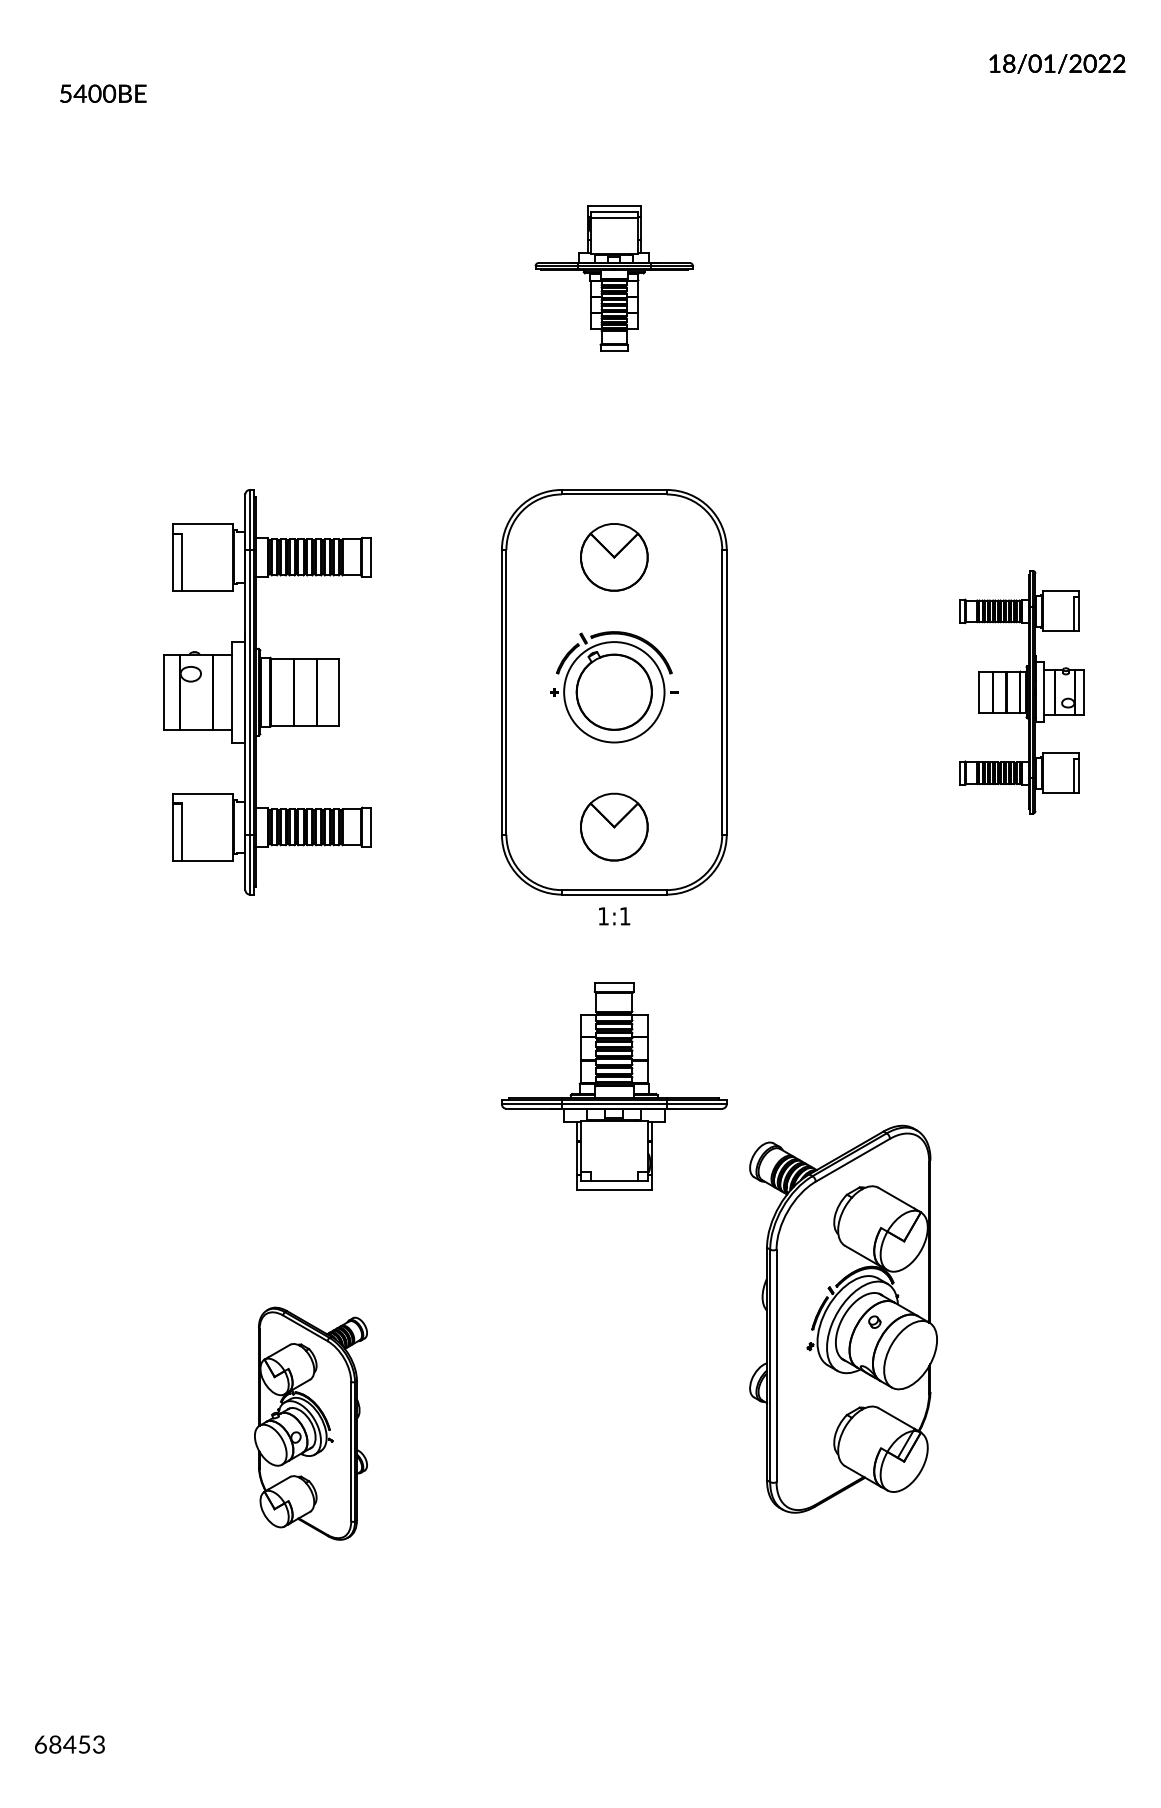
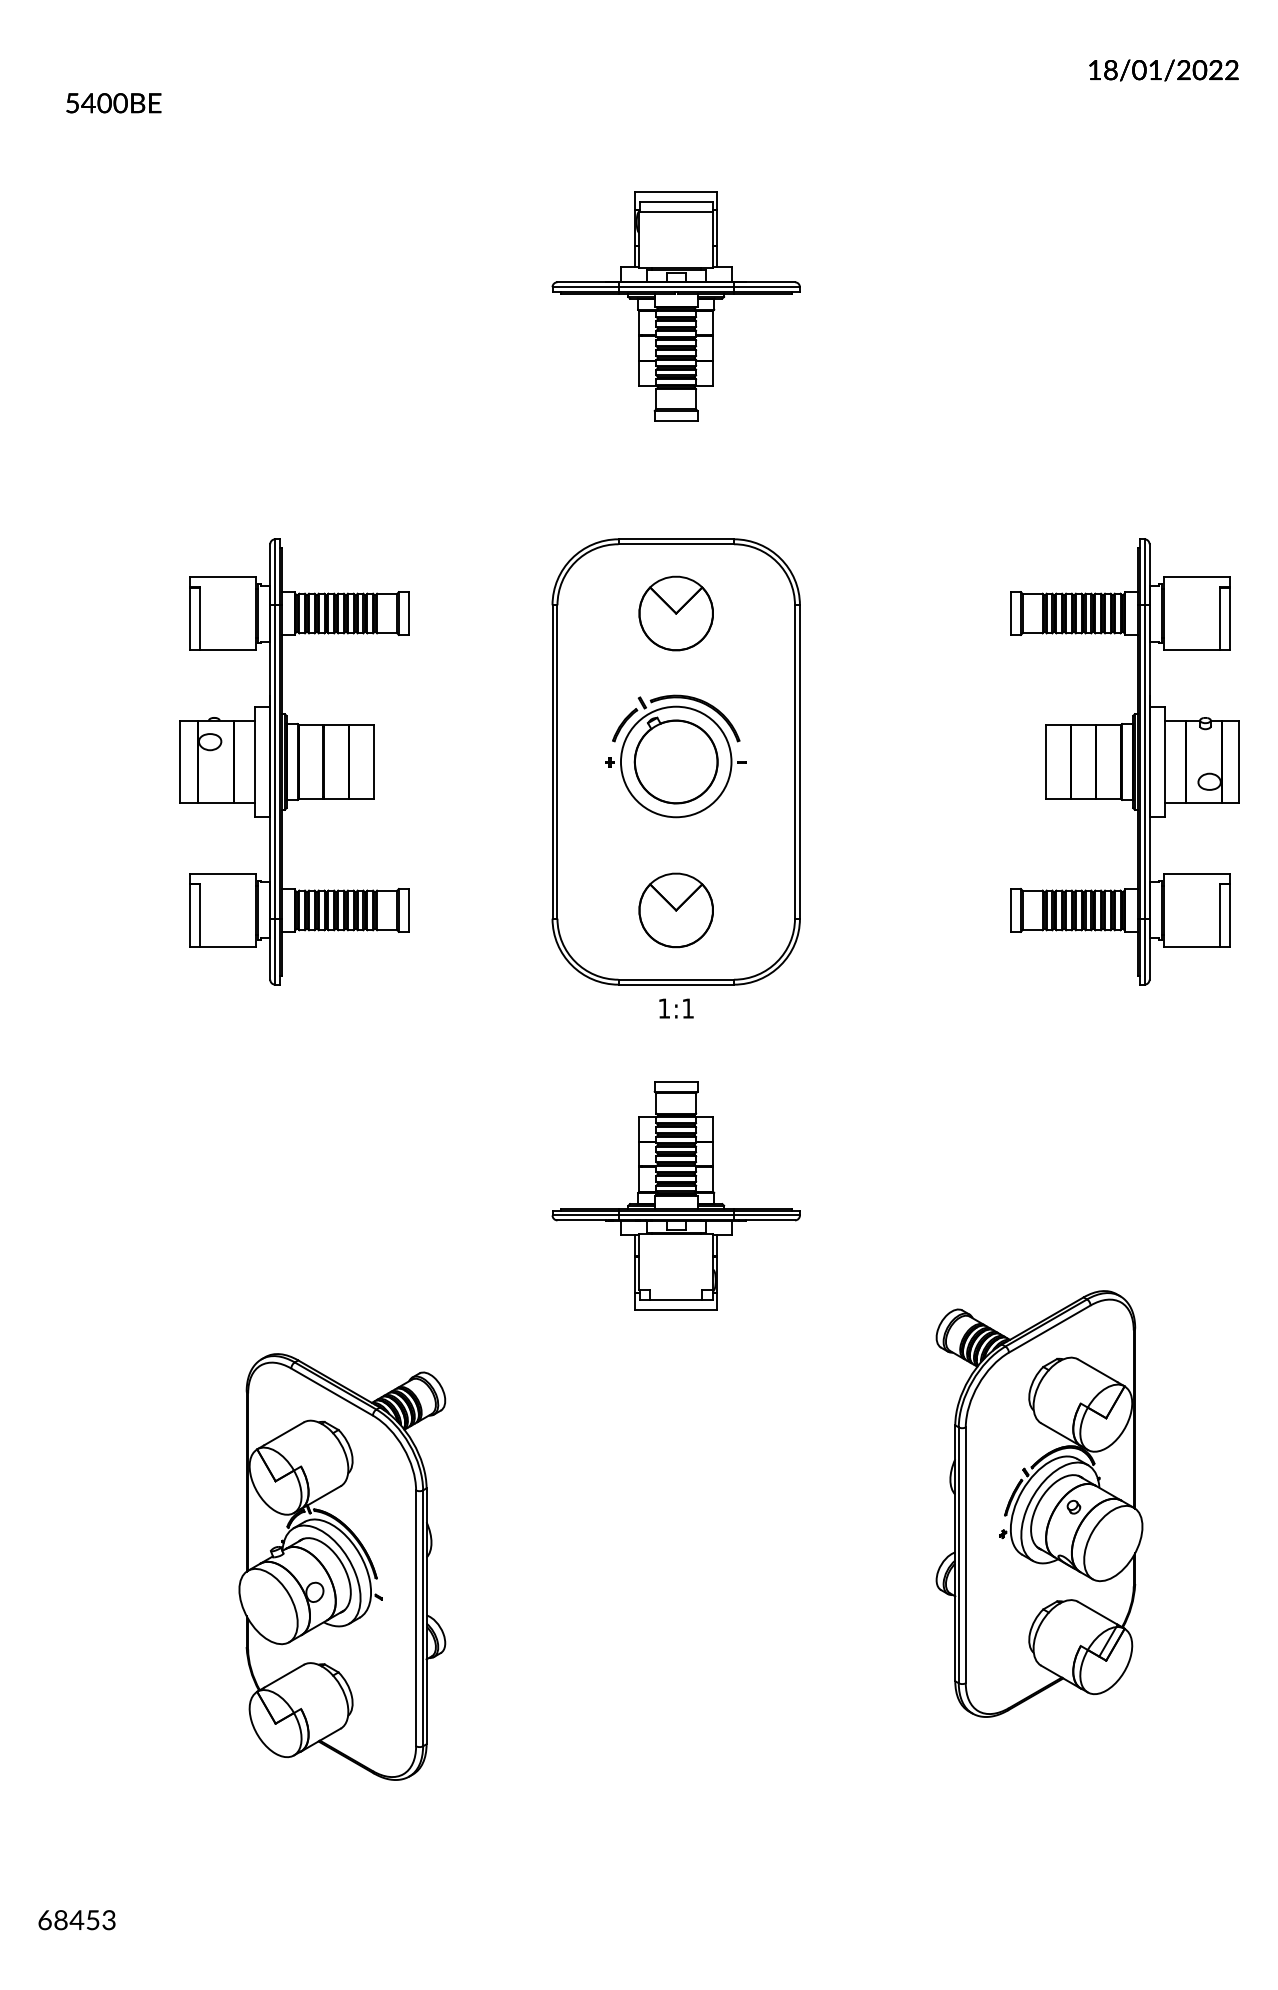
part: (613, 278) -> (675, 306), size x1.43
part: (1021, 691) -> (1124, 761), size x1.67
part: (843, 1318) -> (1039, 1503), moved
part: (311, 1423) -> (342, 1566), size x1.67

